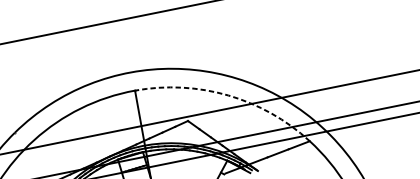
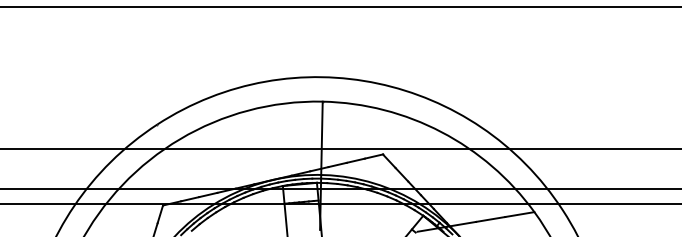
arc: (228, 95) -> (441, 132), dashed -> solid

